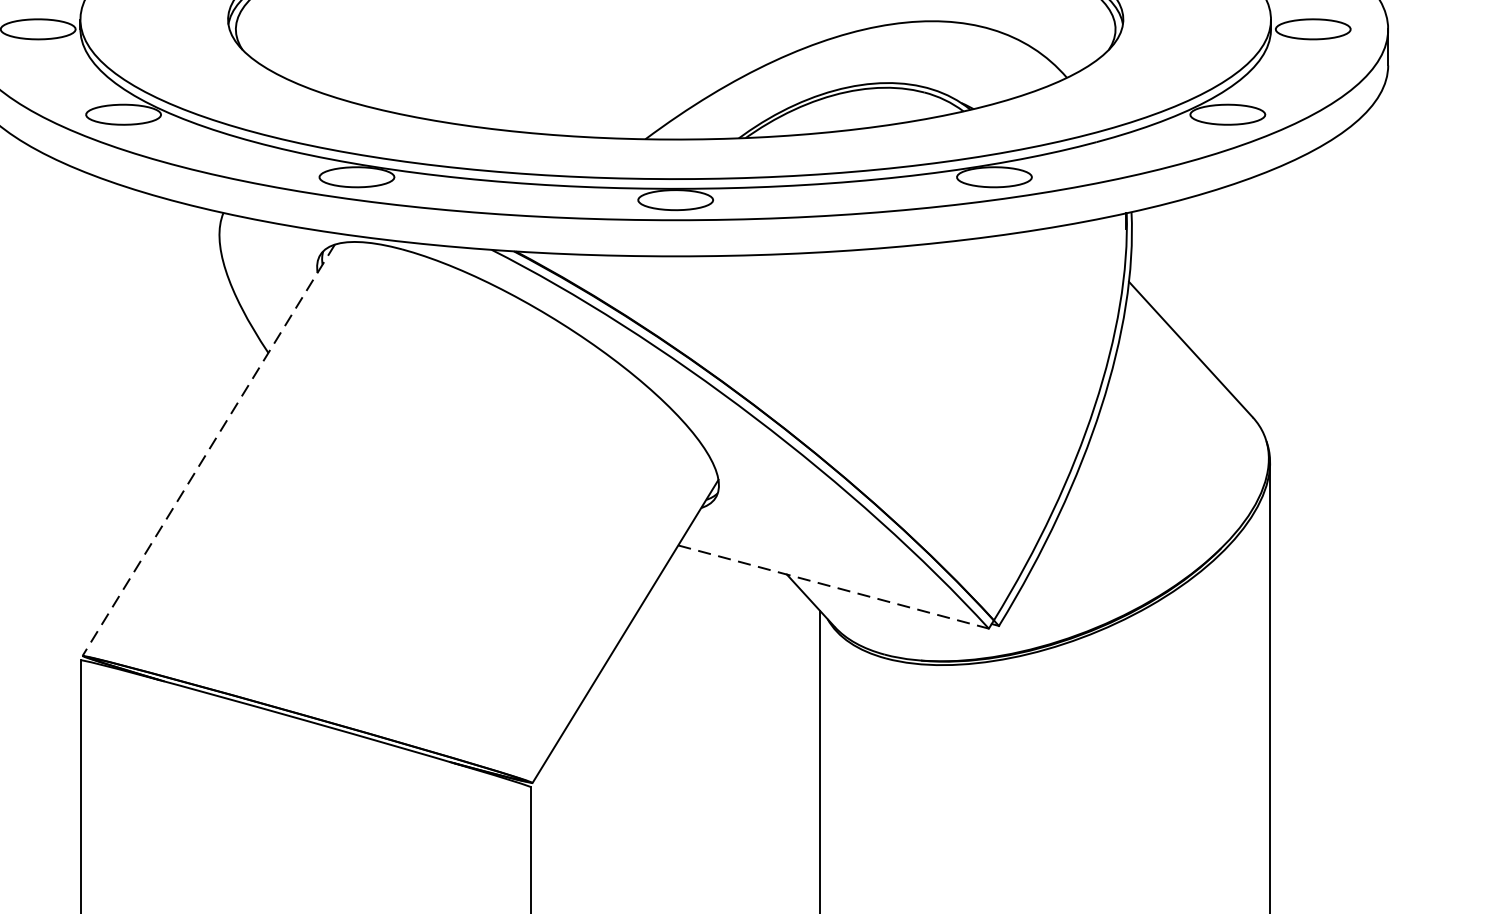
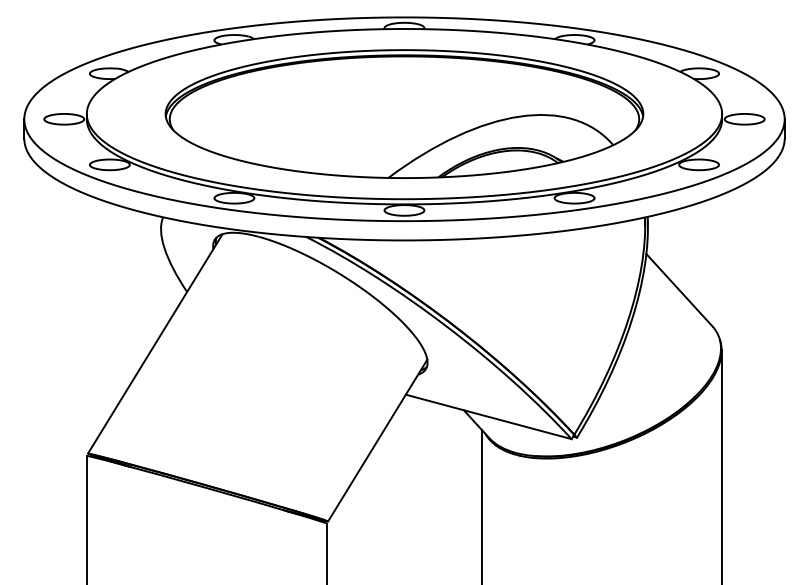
line: (209, 449) -> (155, 343), dashed -> solid
line: (833, 586) -> (488, 416), dashed -> solid

